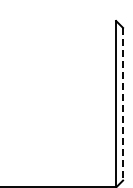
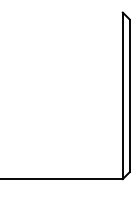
line: (122, 104) -> (129, 96), dashed -> solid

